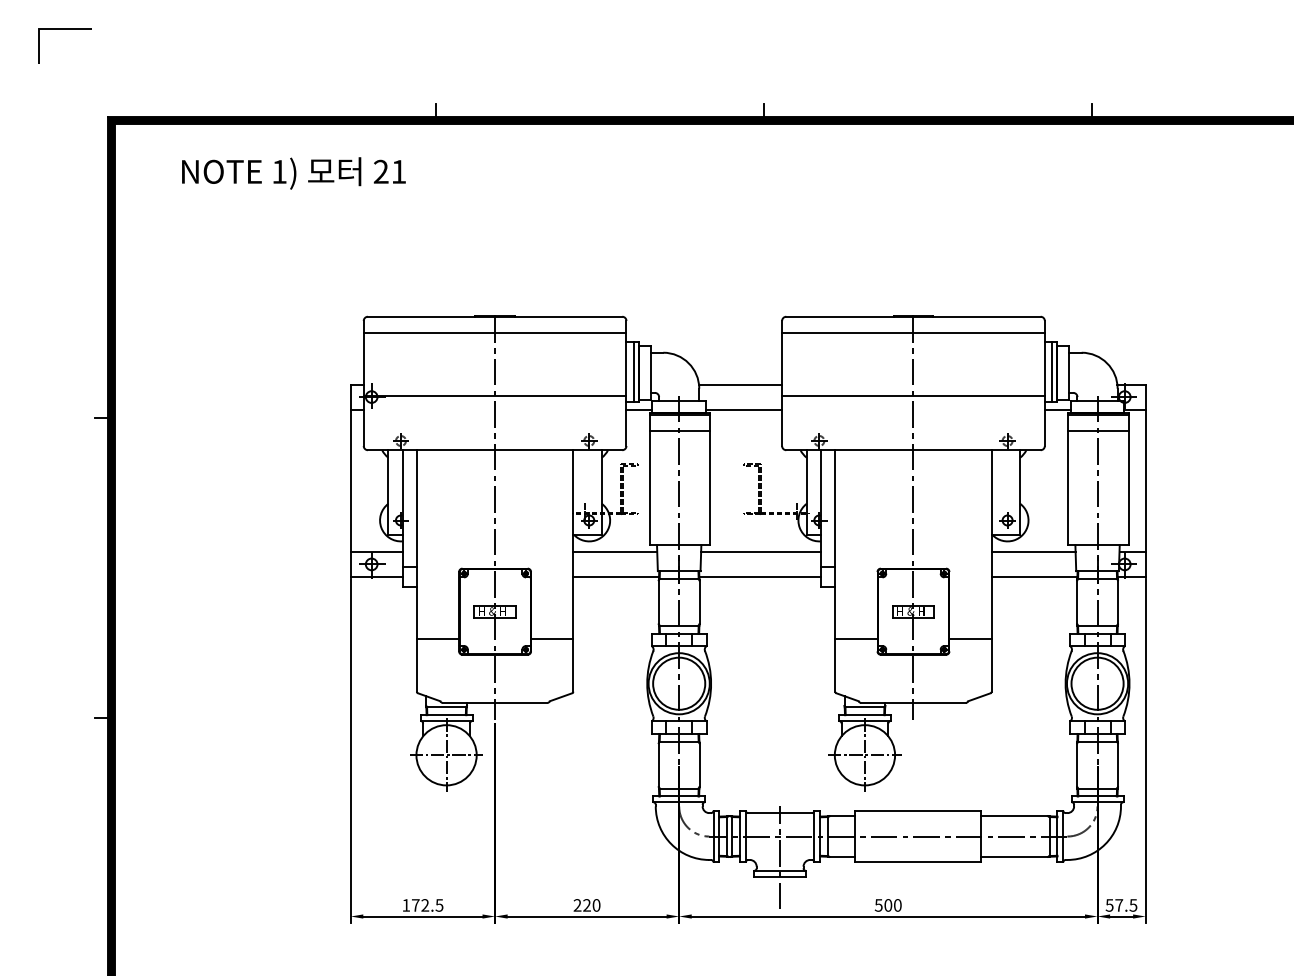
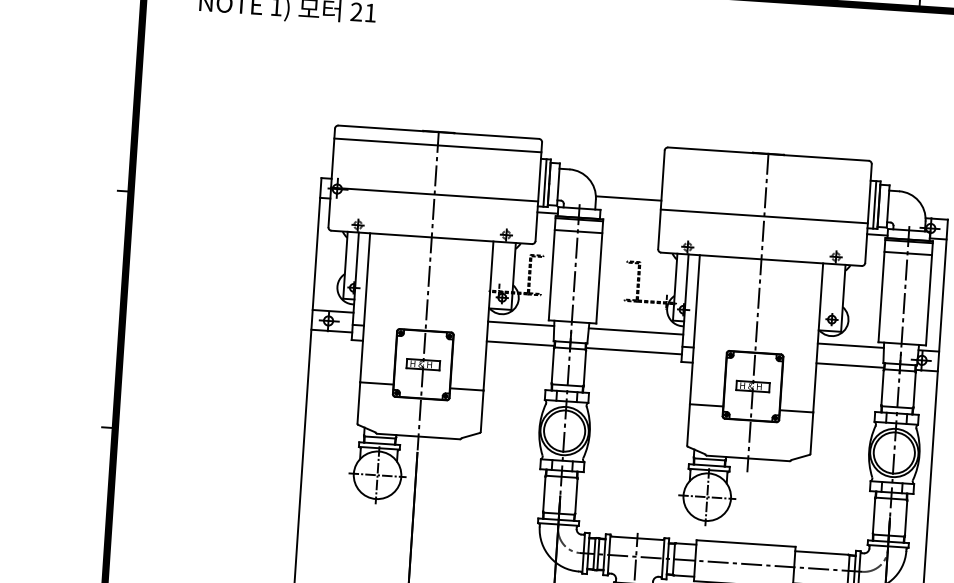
line: (913, 333) -> (767, 167), removed
line: (743, 409) -> (629, 218), removed

